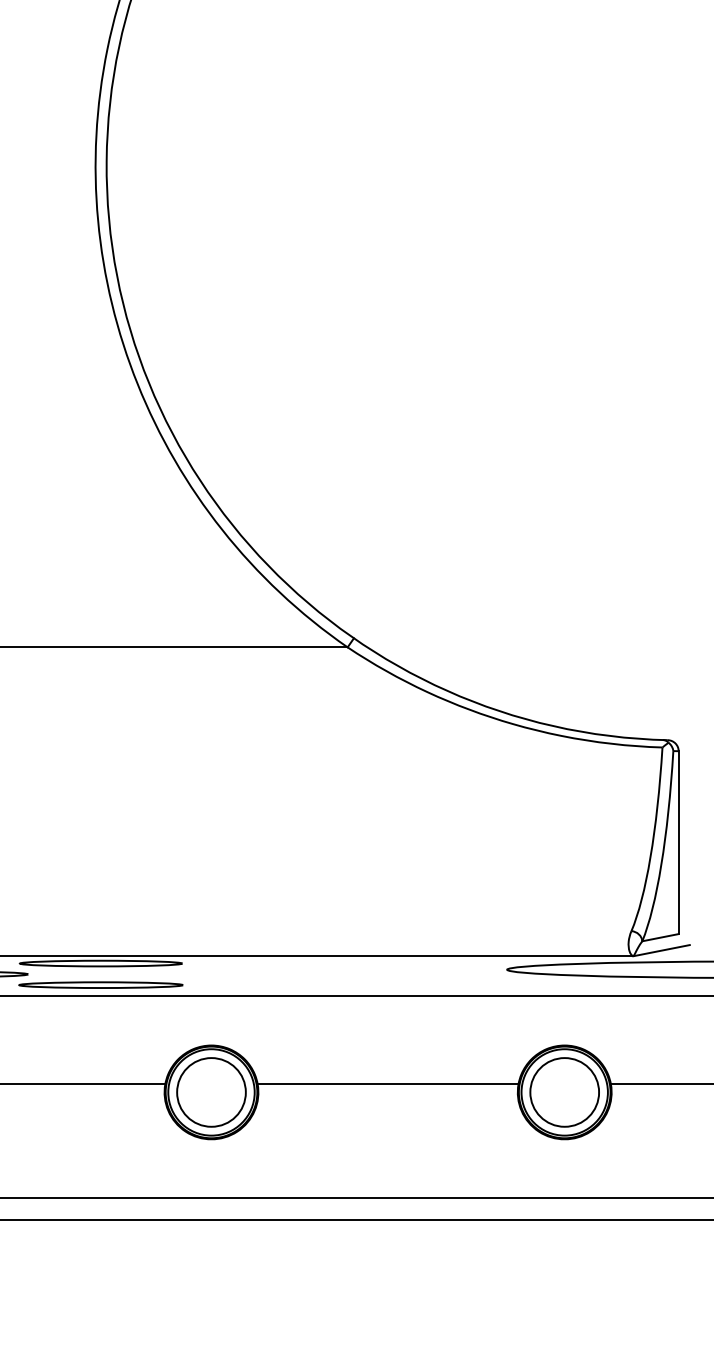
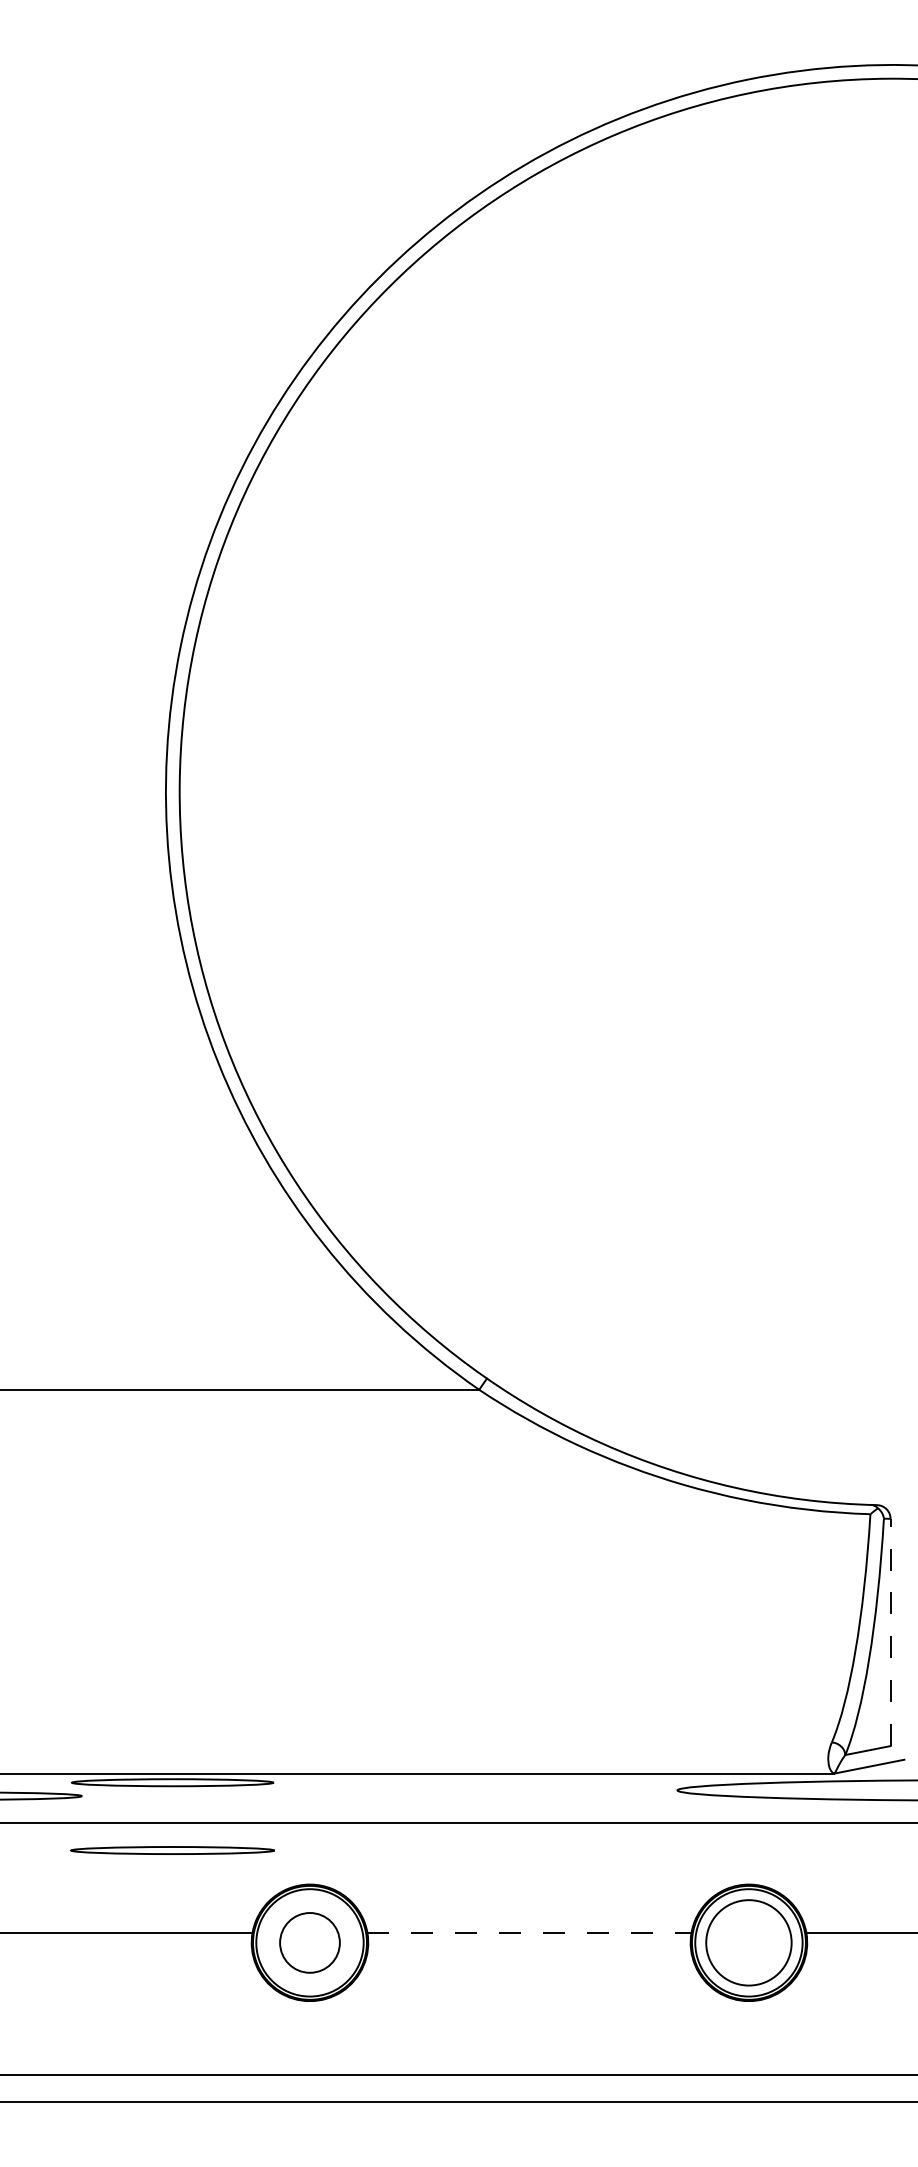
line: (678, 842) -> (890, 1632), solid -> dashed
part: (100, 985) -> (172, 1850), moved
line: (388, 1084) -> (529, 1932), solid -> dashed
circle: (211, 1092) -> (309, 1942), size x0.7

